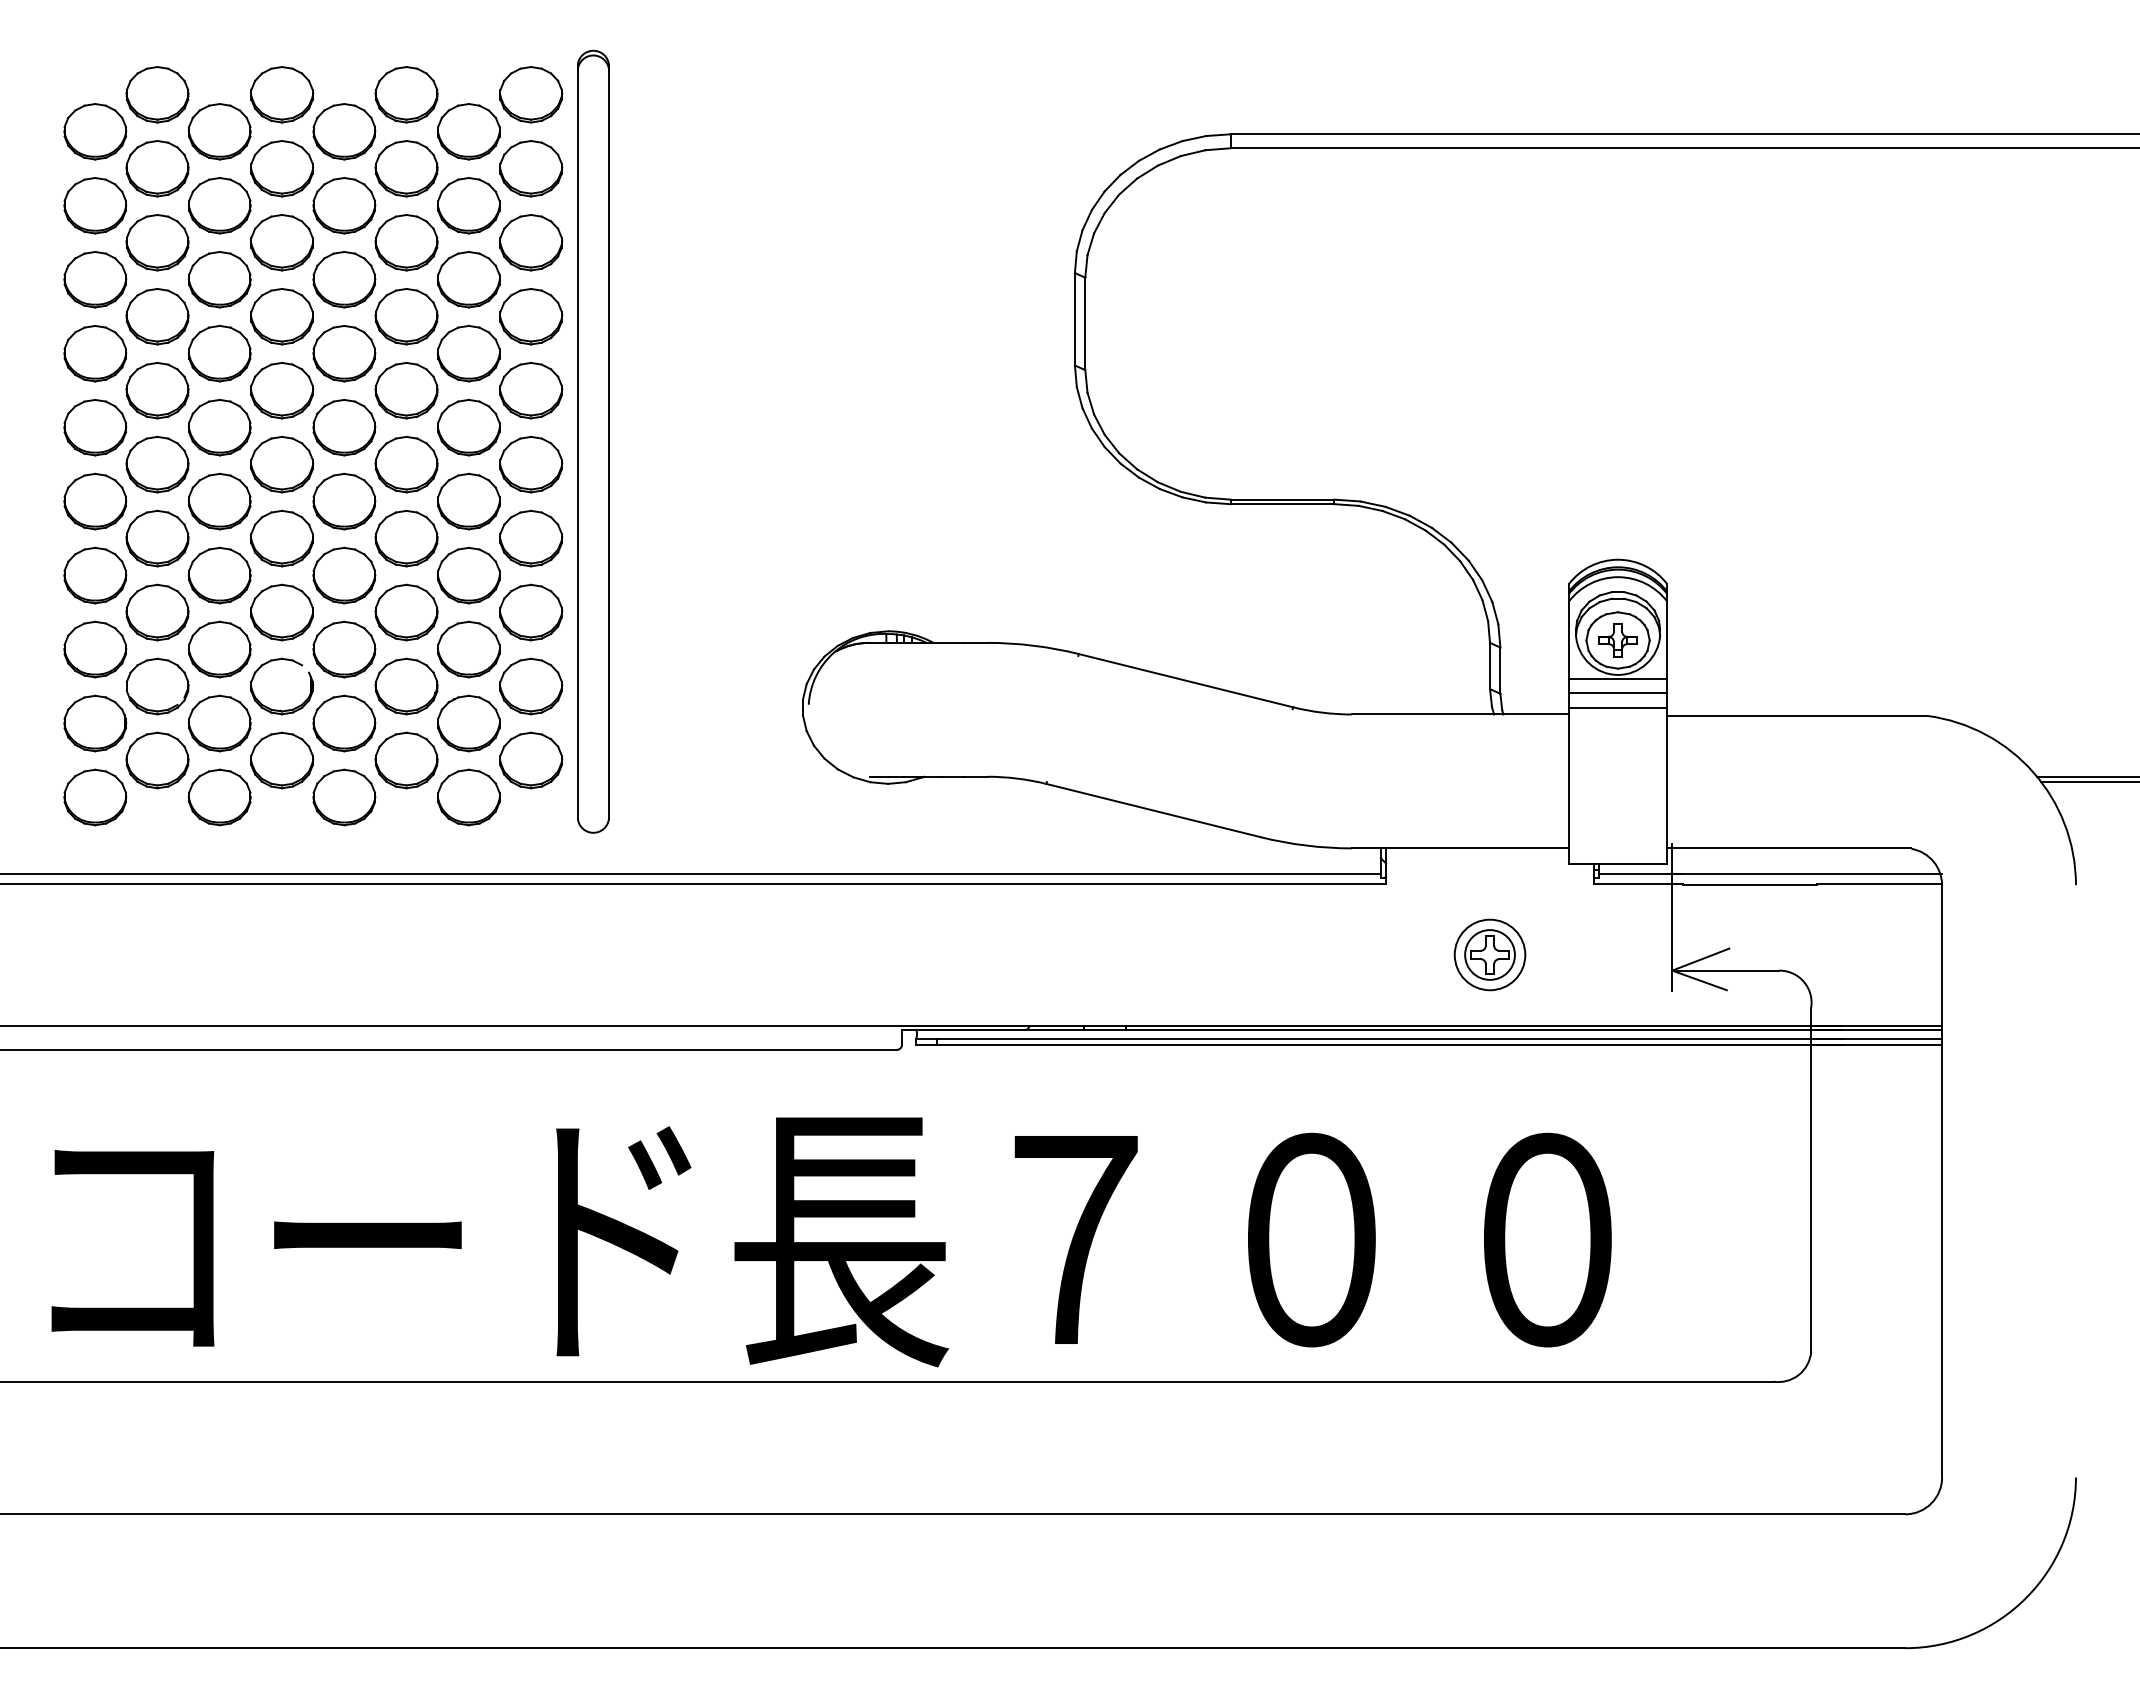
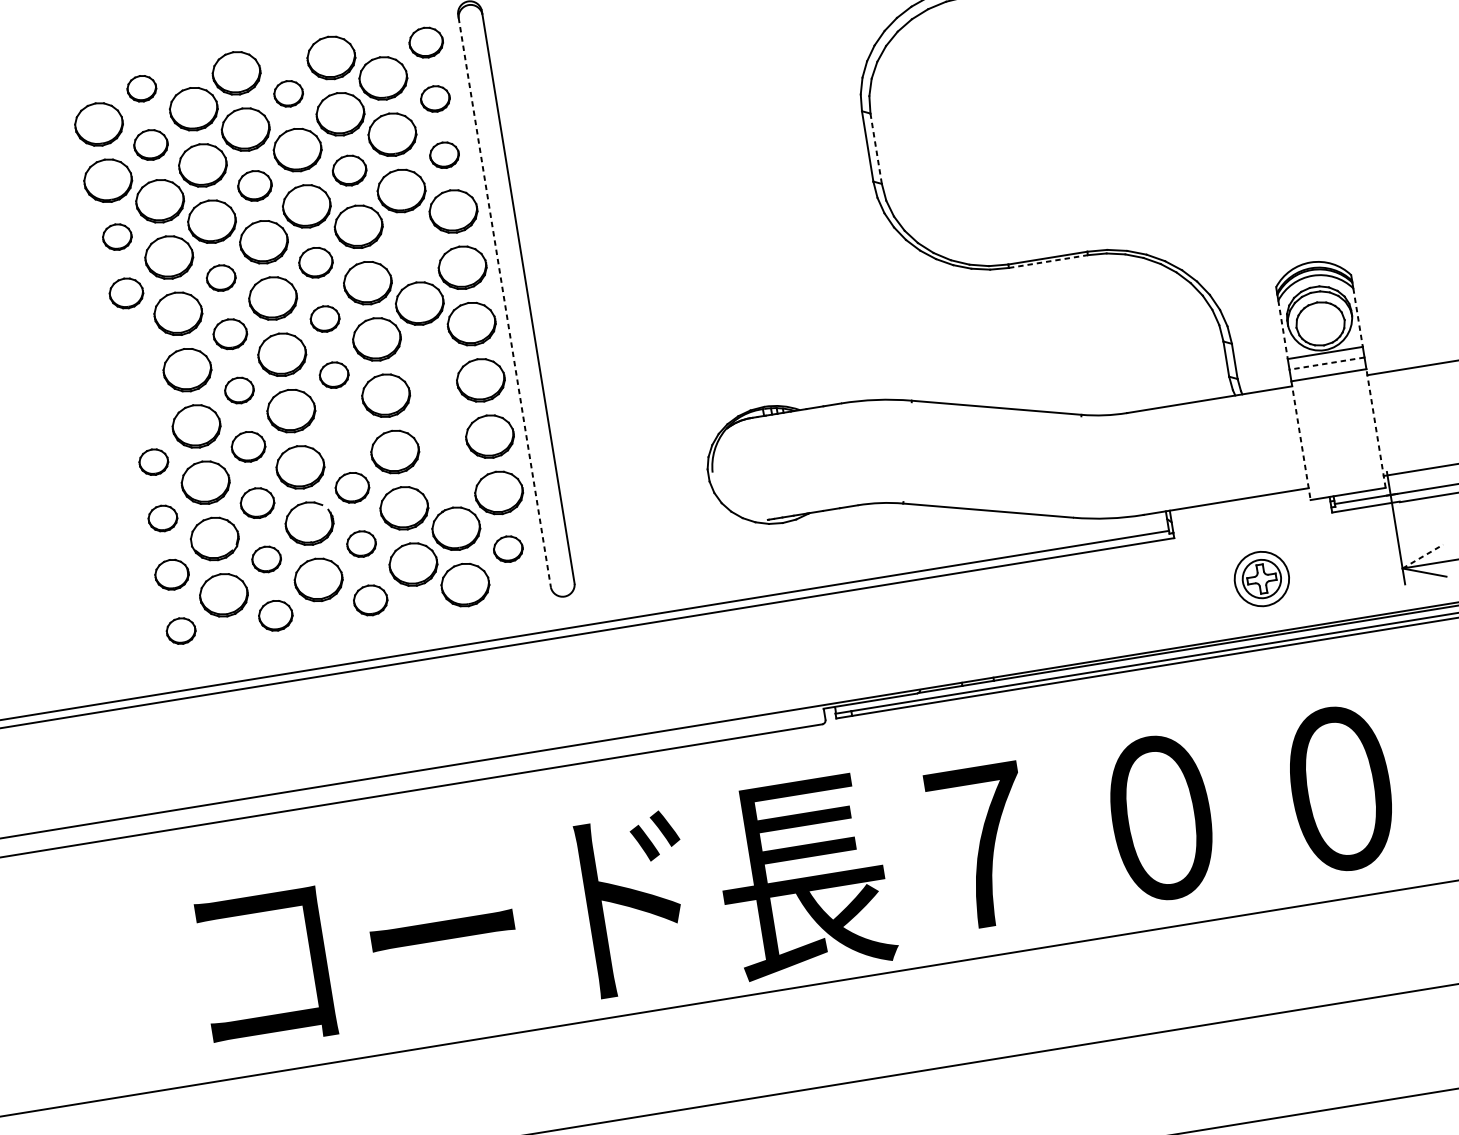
part: (157, 94) -> (141, 88), size x0.6
part: (531, 94) -> (426, 42), size x0.7
part: (344, 131) -> (288, 93), size x0.6
part: (157, 168) -> (150, 144), size x0.7
part: (531, 168) -> (435, 98), size x0.6
part: (282, 242) -> (255, 185), size x0.7
part: (406, 242) -> (349, 170), size x0.7
part: (531, 242) -> (444, 155), size x0.6
part: (95, 279) -> (117, 236), size x0.6
line: (1085, 324) -> (876, 149), solid -> dashed
part: (95, 353) -> (126, 293), size x0.7
part: (219, 353) -> (220, 277), size x0.6
part: (344, 353) -> (316, 262), size x0.7
part: (468, 353) -> (410, 247), removed
part: (95, 427) -> (135, 349), removed
part: (219, 427) -> (230, 334), size x0.7
part: (344, 427) -> (325, 318), size x0.6
line: (577, 444) -> (504, 303), solid -> dashed
part: (95, 501) -> (144, 405), removed
part: (219, 501) -> (239, 390), size x0.6
part: (344, 501) -> (334, 375), size x0.6
part: (468, 501) -> (428, 359), removed
line: (1282, 504) -> (1048, 261), solid -> dashed
part: (95, 575) -> (153, 462), size x0.6
part: (219, 575) -> (248, 446), size x0.7
part: (344, 575) -> (343, 431), removed
part: (468, 575) -> (437, 416), removed
line: (1568, 640) -> (1282, 330), solid -> dashed
part: (1617, 640) -> (1320, 324), removed
line: (1667, 640) -> (1358, 317), solid -> dashed
part: (95, 649) -> (163, 518), size x0.6
part: (219, 649) -> (257, 503), size x0.7
part: (344, 649) -> (352, 487), size x0.7
part: (468, 649) -> (446, 472), removed
line: (1617, 692) -> (1326, 363), solid -> dashed
part: (95, 723) -> (172, 574), size x0.7
part: (219, 723) -> (266, 559), size x0.6
part: (344, 723) -> (361, 544), size x0.6
part: (531, 760) -> (508, 549), size x0.6
line: (1667, 785) -> (1376, 428), solid -> dashed
line: (1568, 786) -> (1300, 441), solid -> dashed
part: (95, 797) -> (181, 631), size x0.6
part: (219, 797) -> (275, 615), size x0.7
part: (344, 797) -> (370, 600), size x0.7
line: (1700, 959) -> (1422, 556), solid -> dashed

